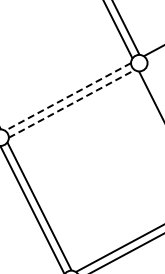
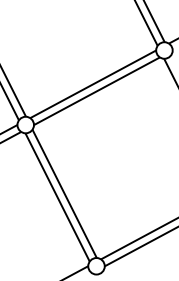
line: (67, 97) -> (92, 84), dashed -> solid
line: (72, 104) -> (97, 91), dashed -> solid

